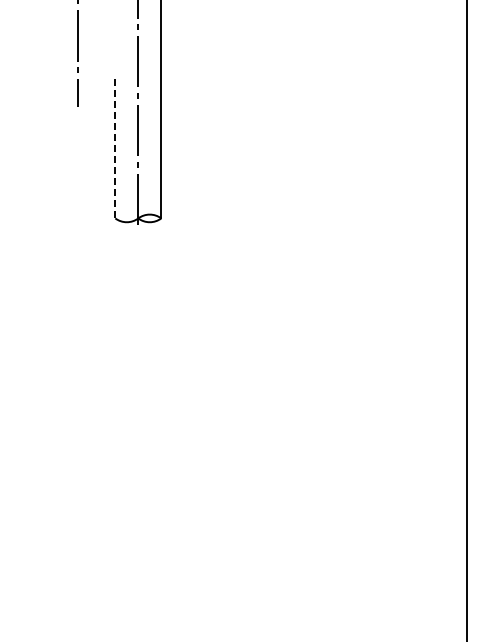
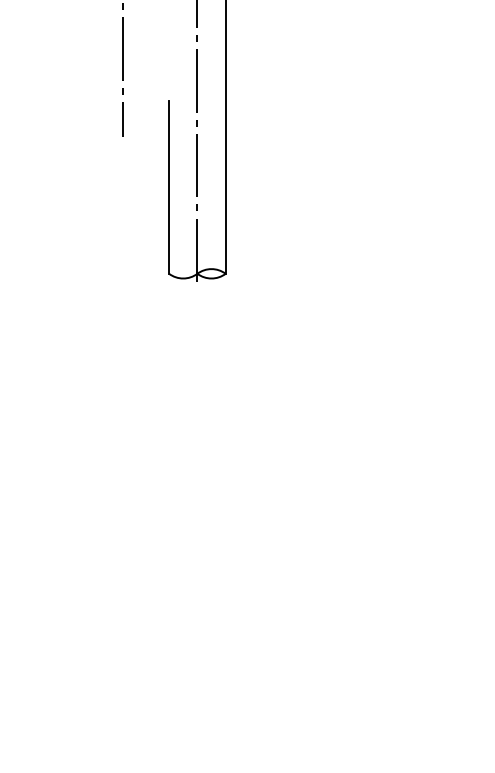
line: (115, 147) -> (169, 186), dashed -> solid

